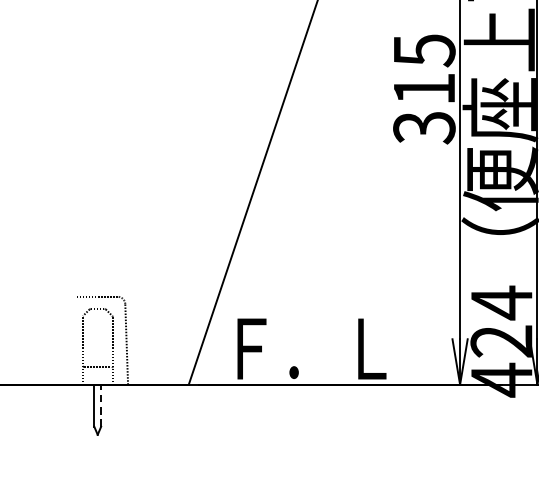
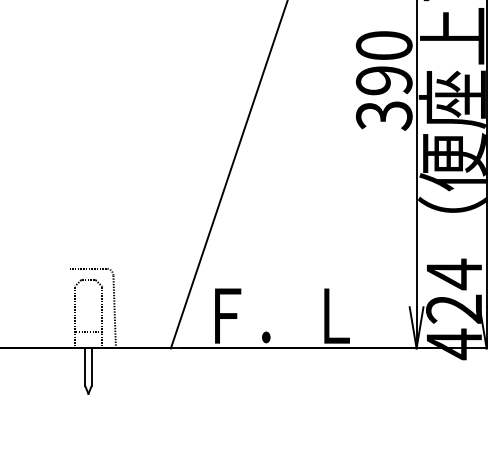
text: (423, 70) -> (383, 63), 315 -> 390
line: (101, 404) -> (91, 366), dashed -> solid

